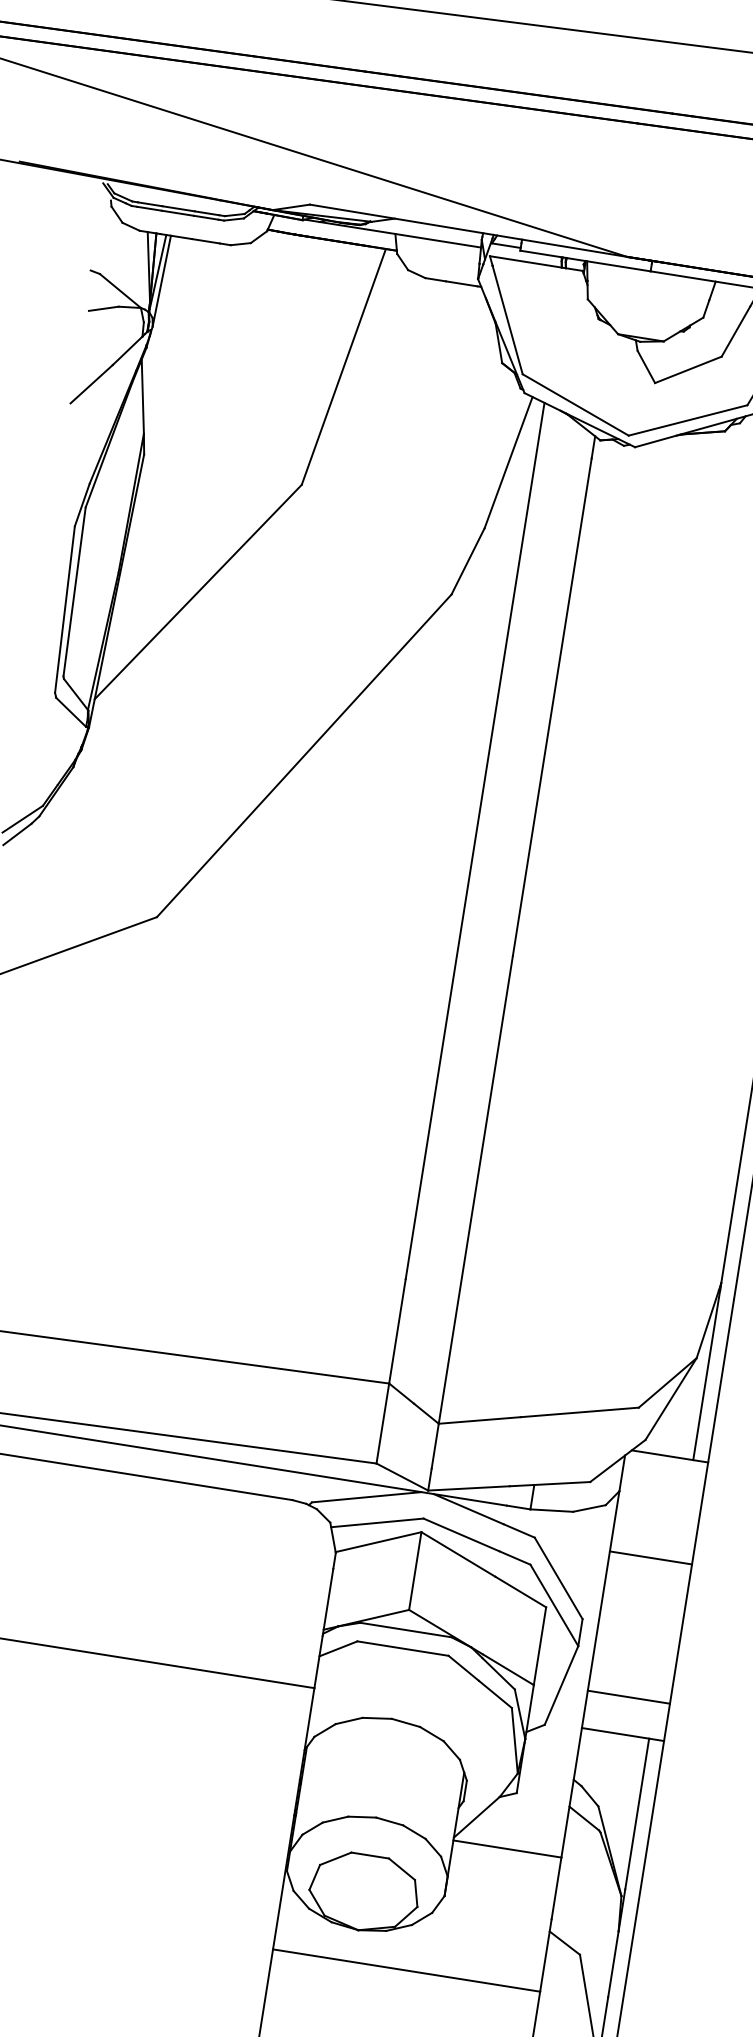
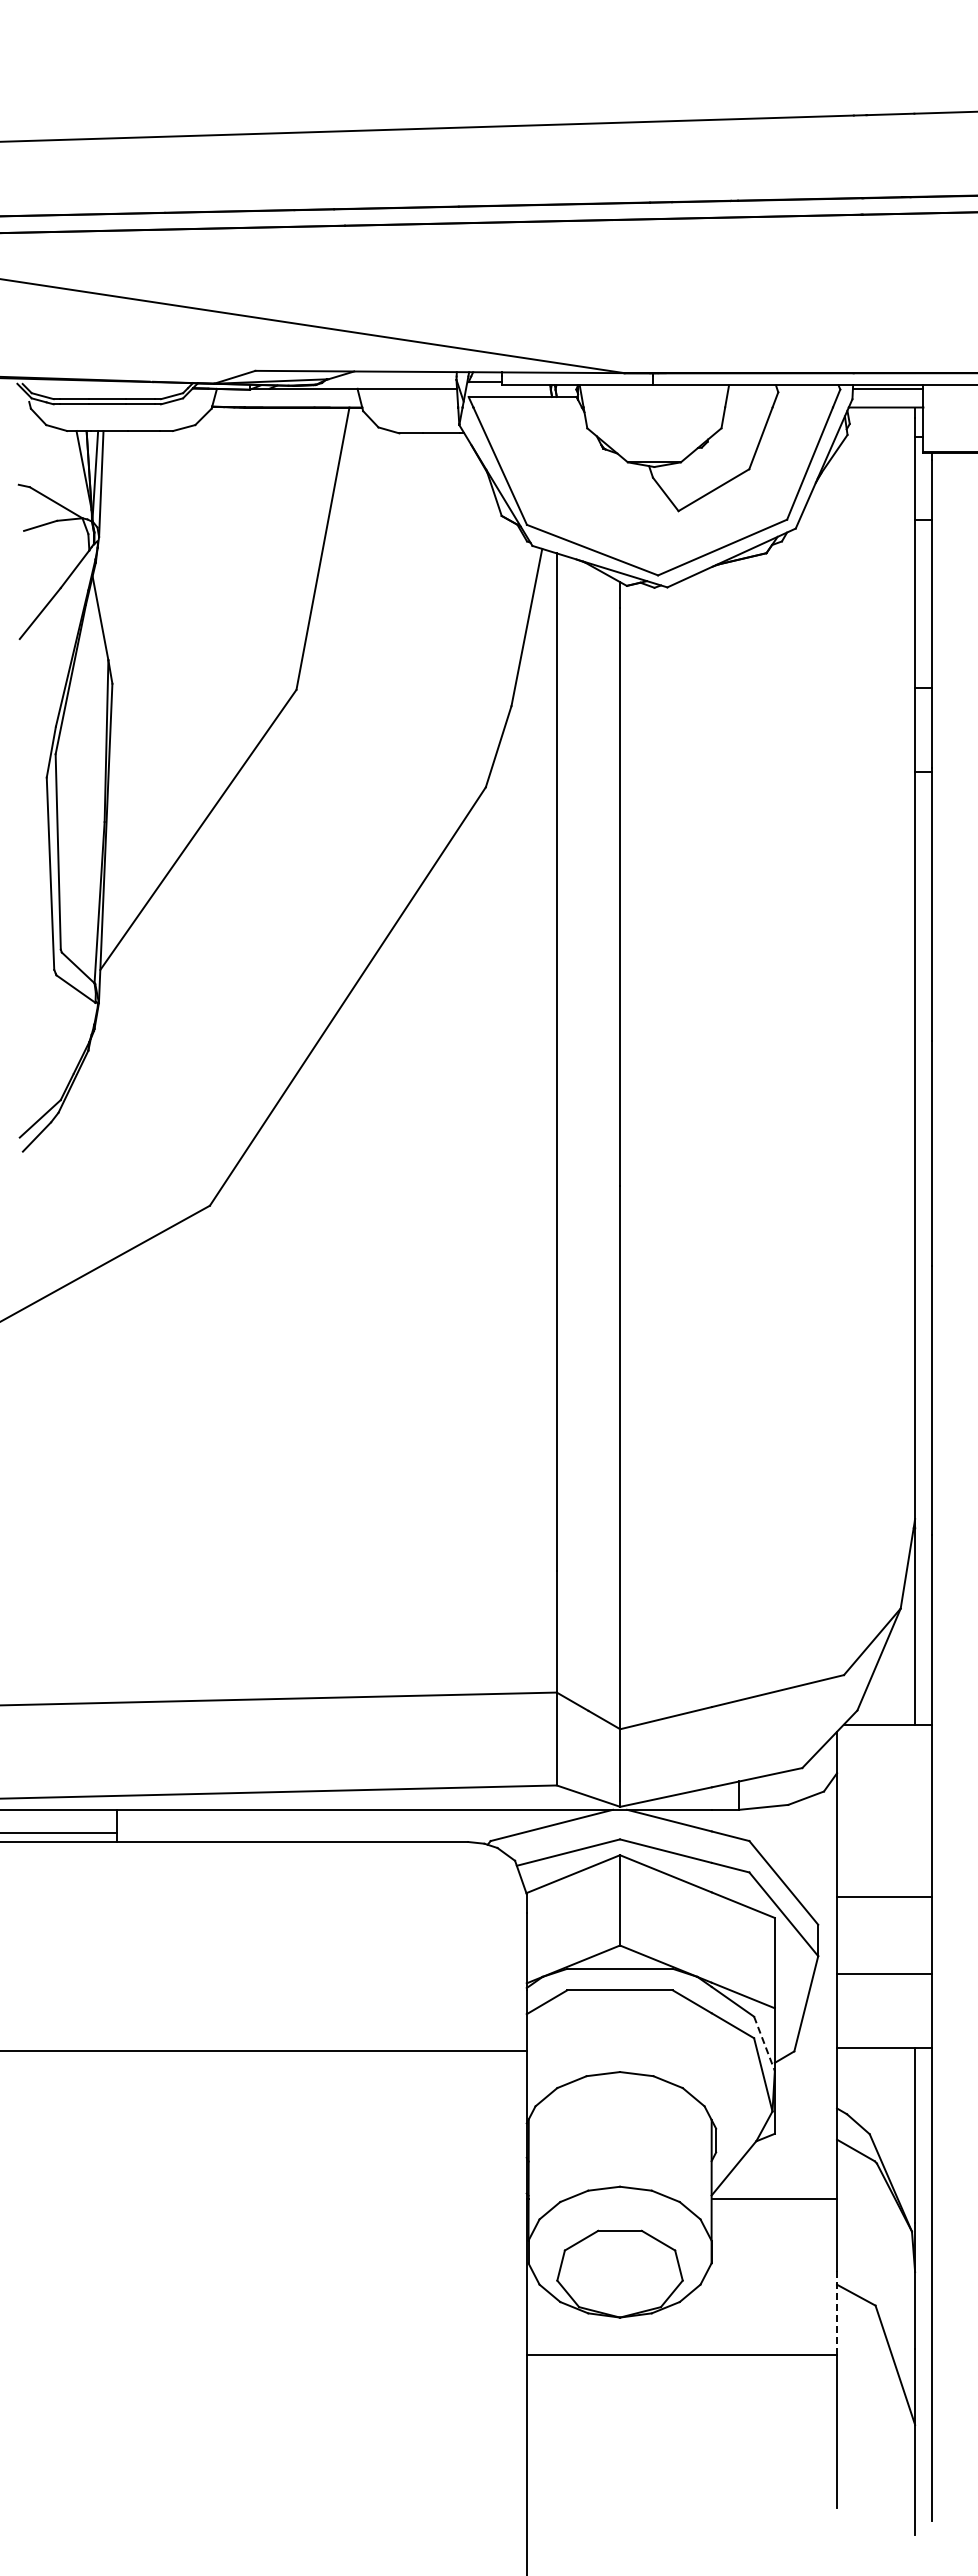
line: (650, 1558) -> (884, 1897), moved
line: (628, 1696) -> (884, 1973), moved
line: (519, 1714) -> (764, 2044), solid -> dashed
line: (546, 1956) -> (837, 2313), solid -> dashed

